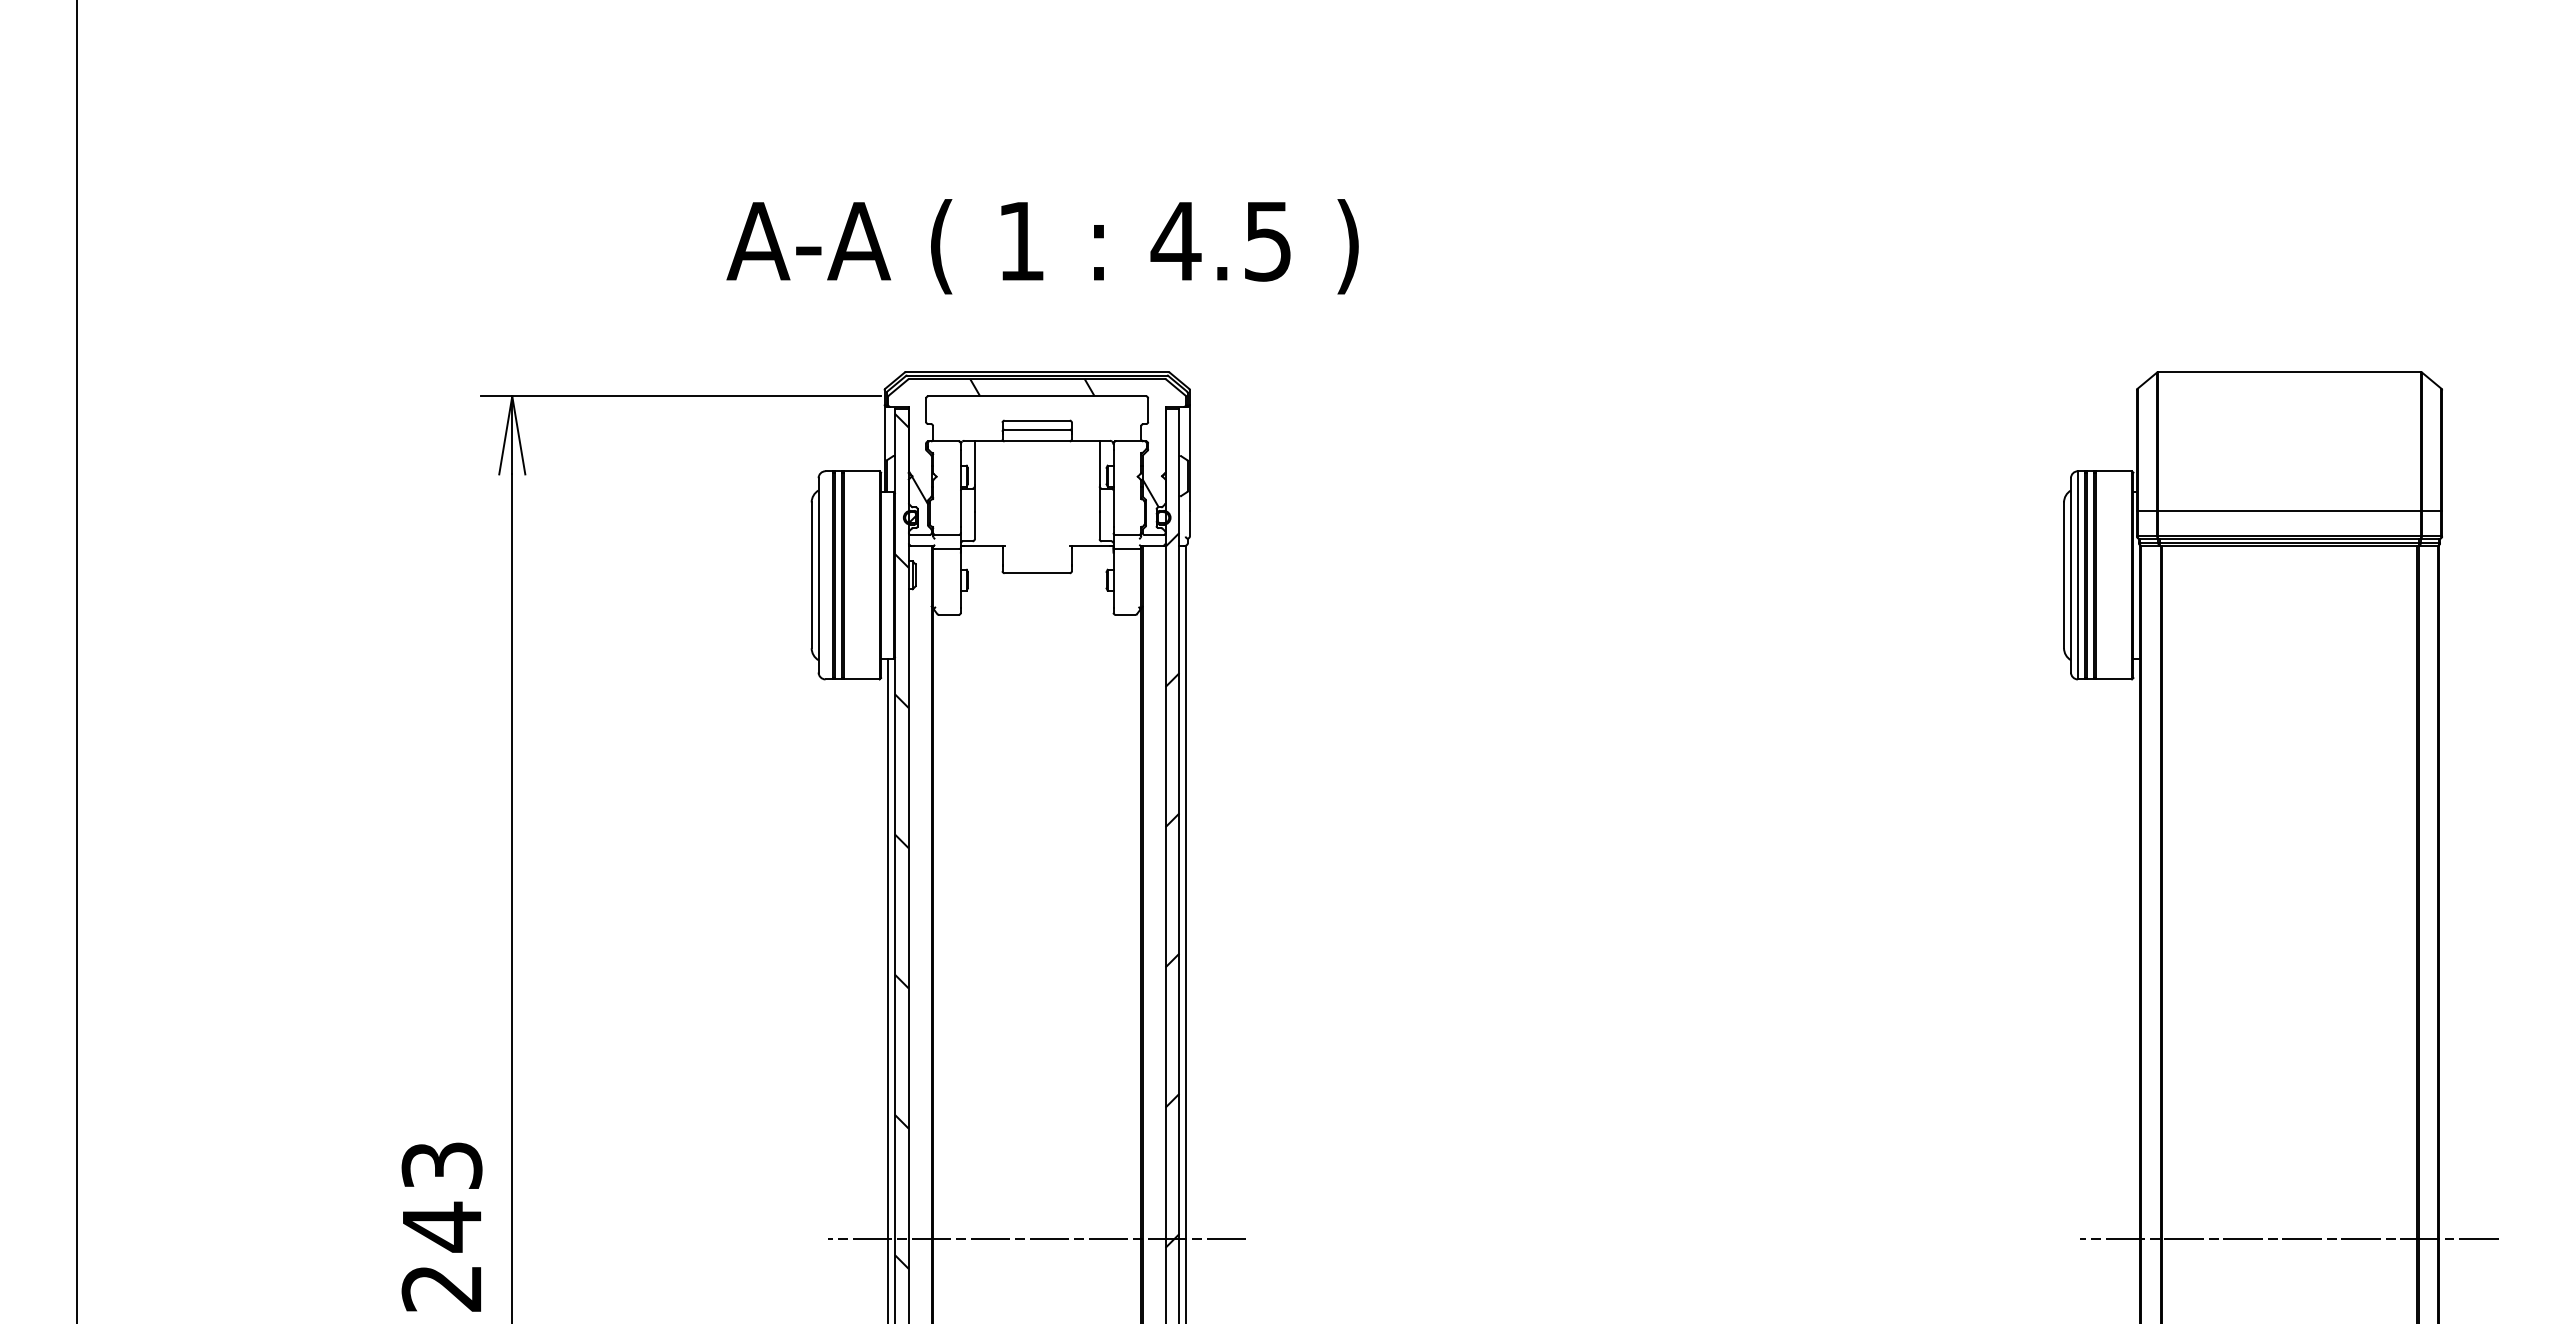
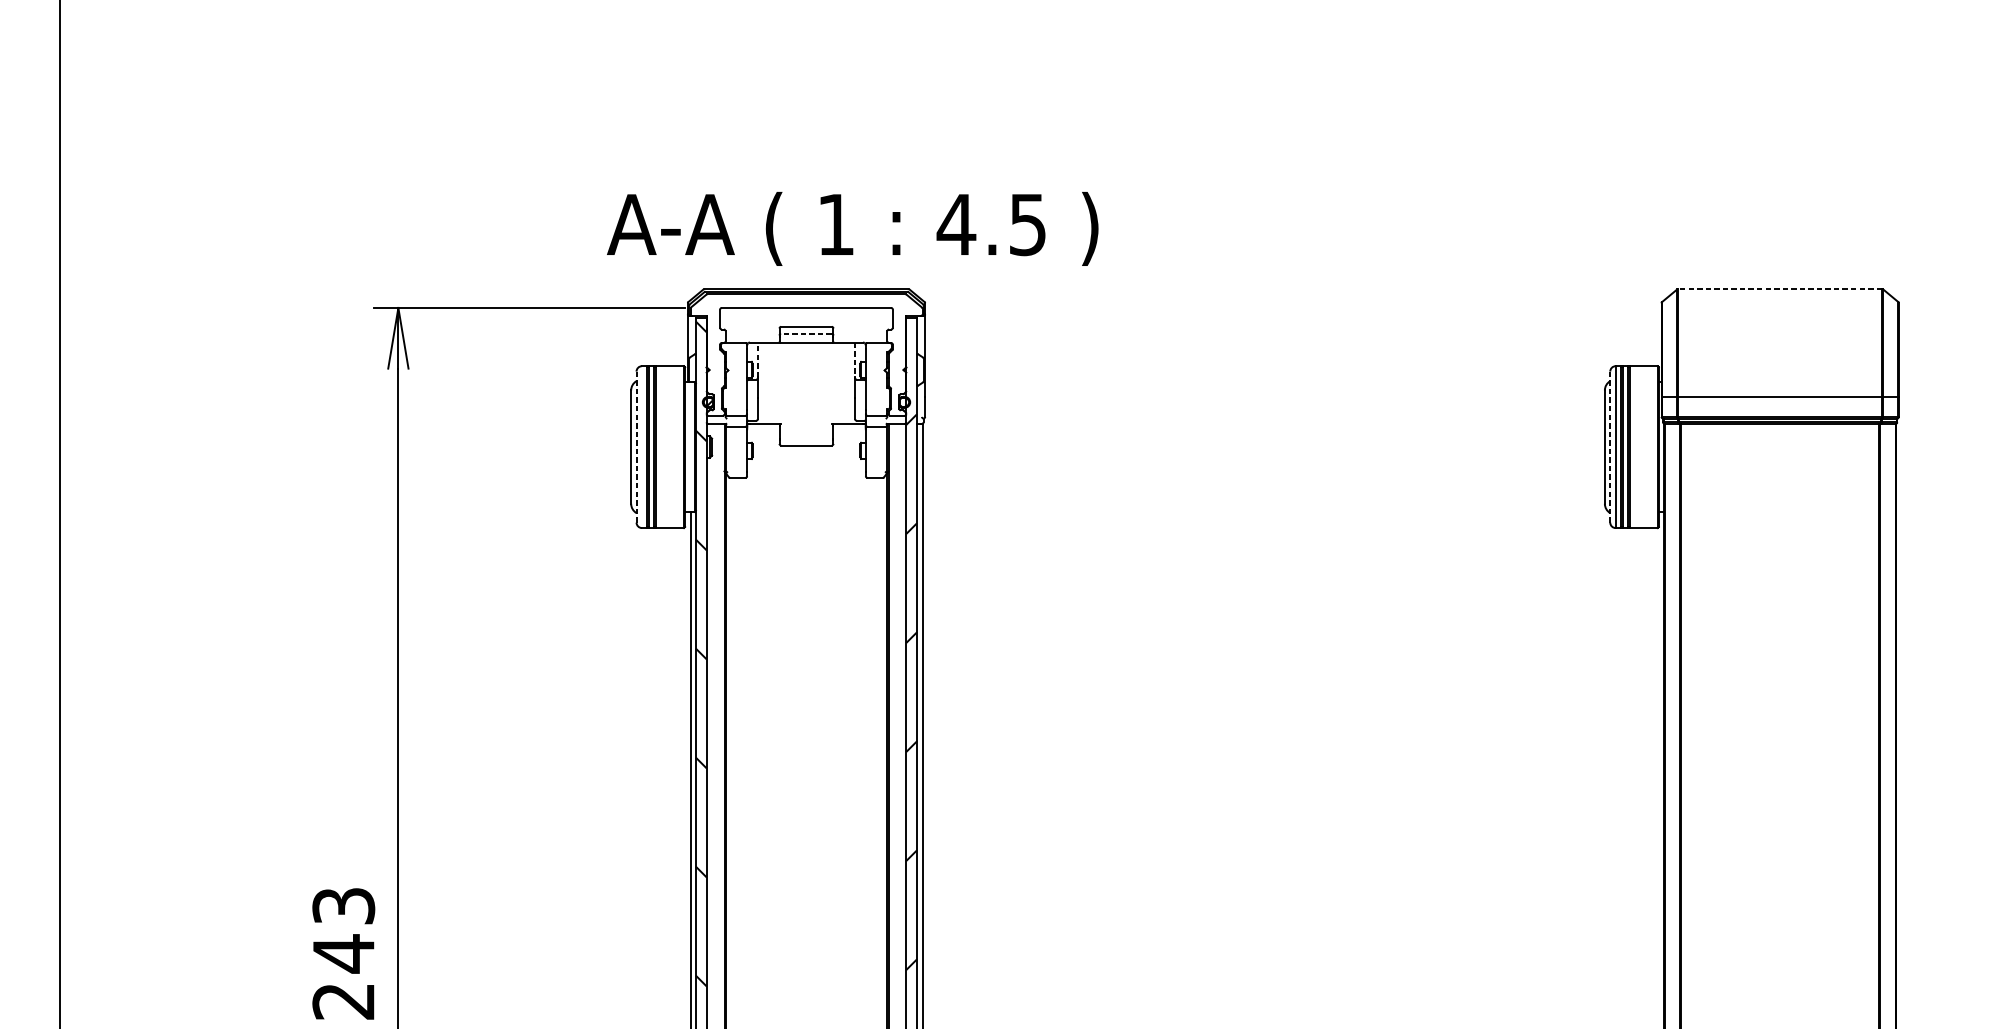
text: (1042, 246) -> (852, 228), moved
line: (2289, 372) -> (1780, 289), solid -> dashed
line: (1037, 429) -> (806, 333), solid -> dashed
hatch: (1033, 442) -> (803, 343), removed
line: (974, 462) -> (757, 359), solid -> dashed
line: (1099, 463) -> (854, 360), solid -> dashed
line: (818, 574) -> (636, 446), solid -> dashed
line: (2070, 574) -> (1609, 446), solid -> dashed
line: (1037, 1239) -> (806, 963), removed
line: (2289, 1239) -> (1780, 963), removed

